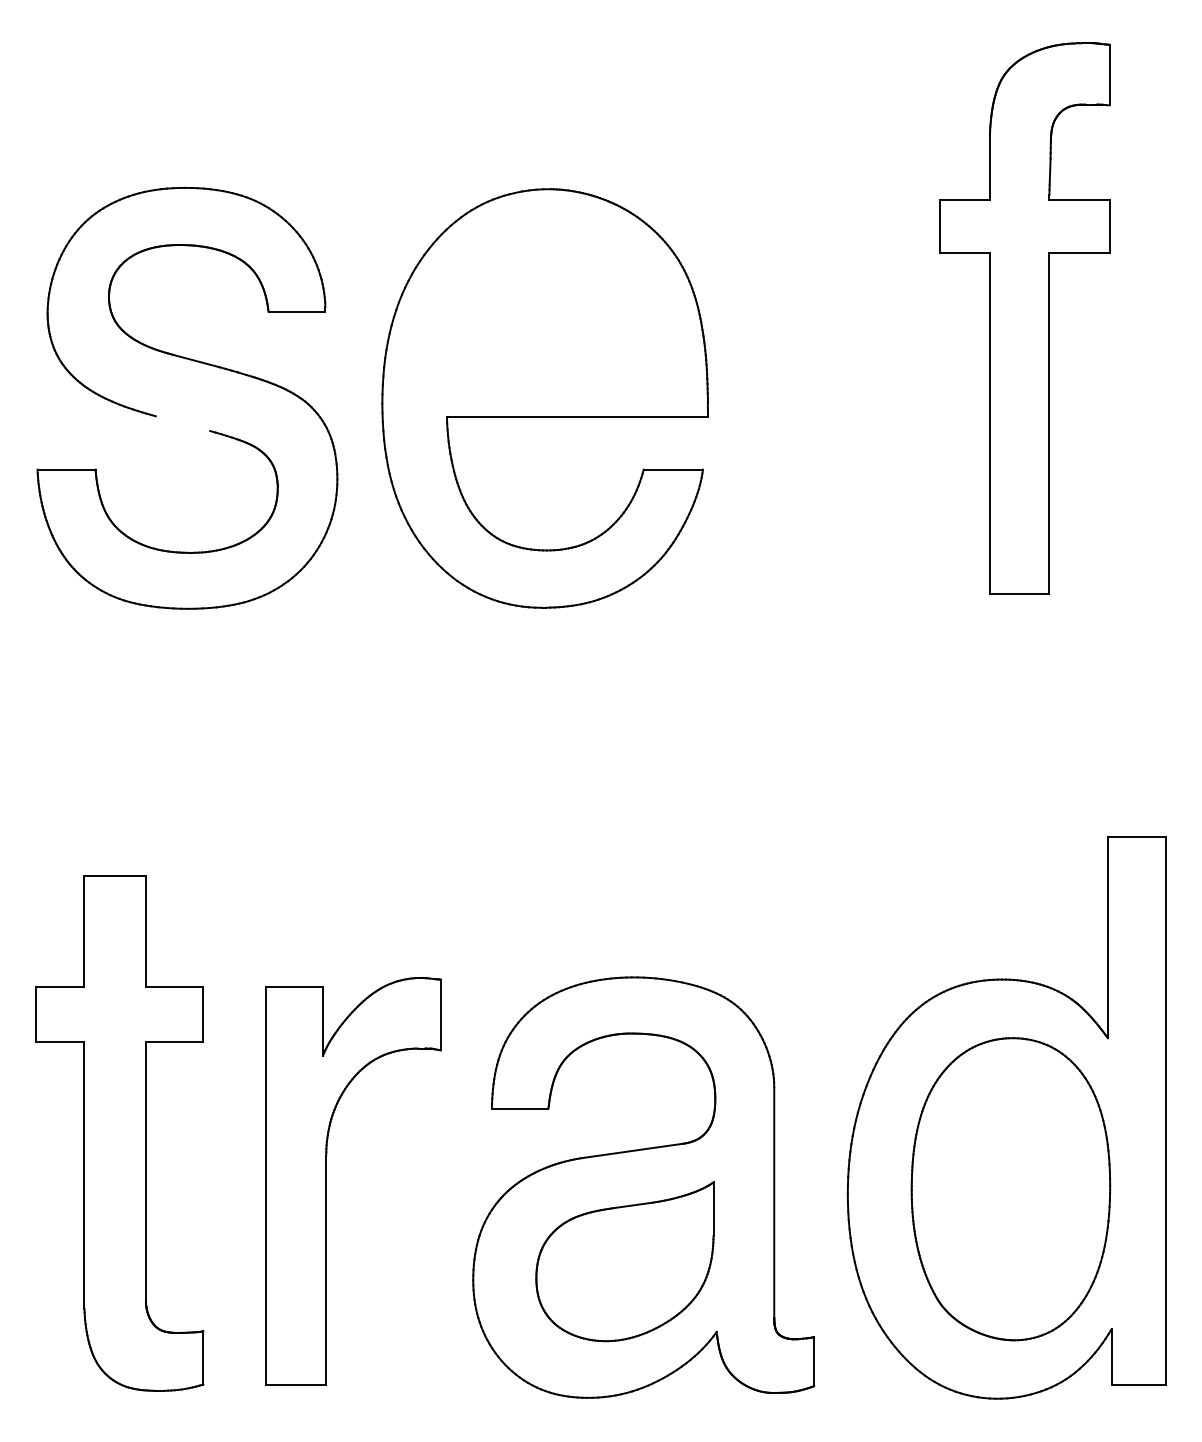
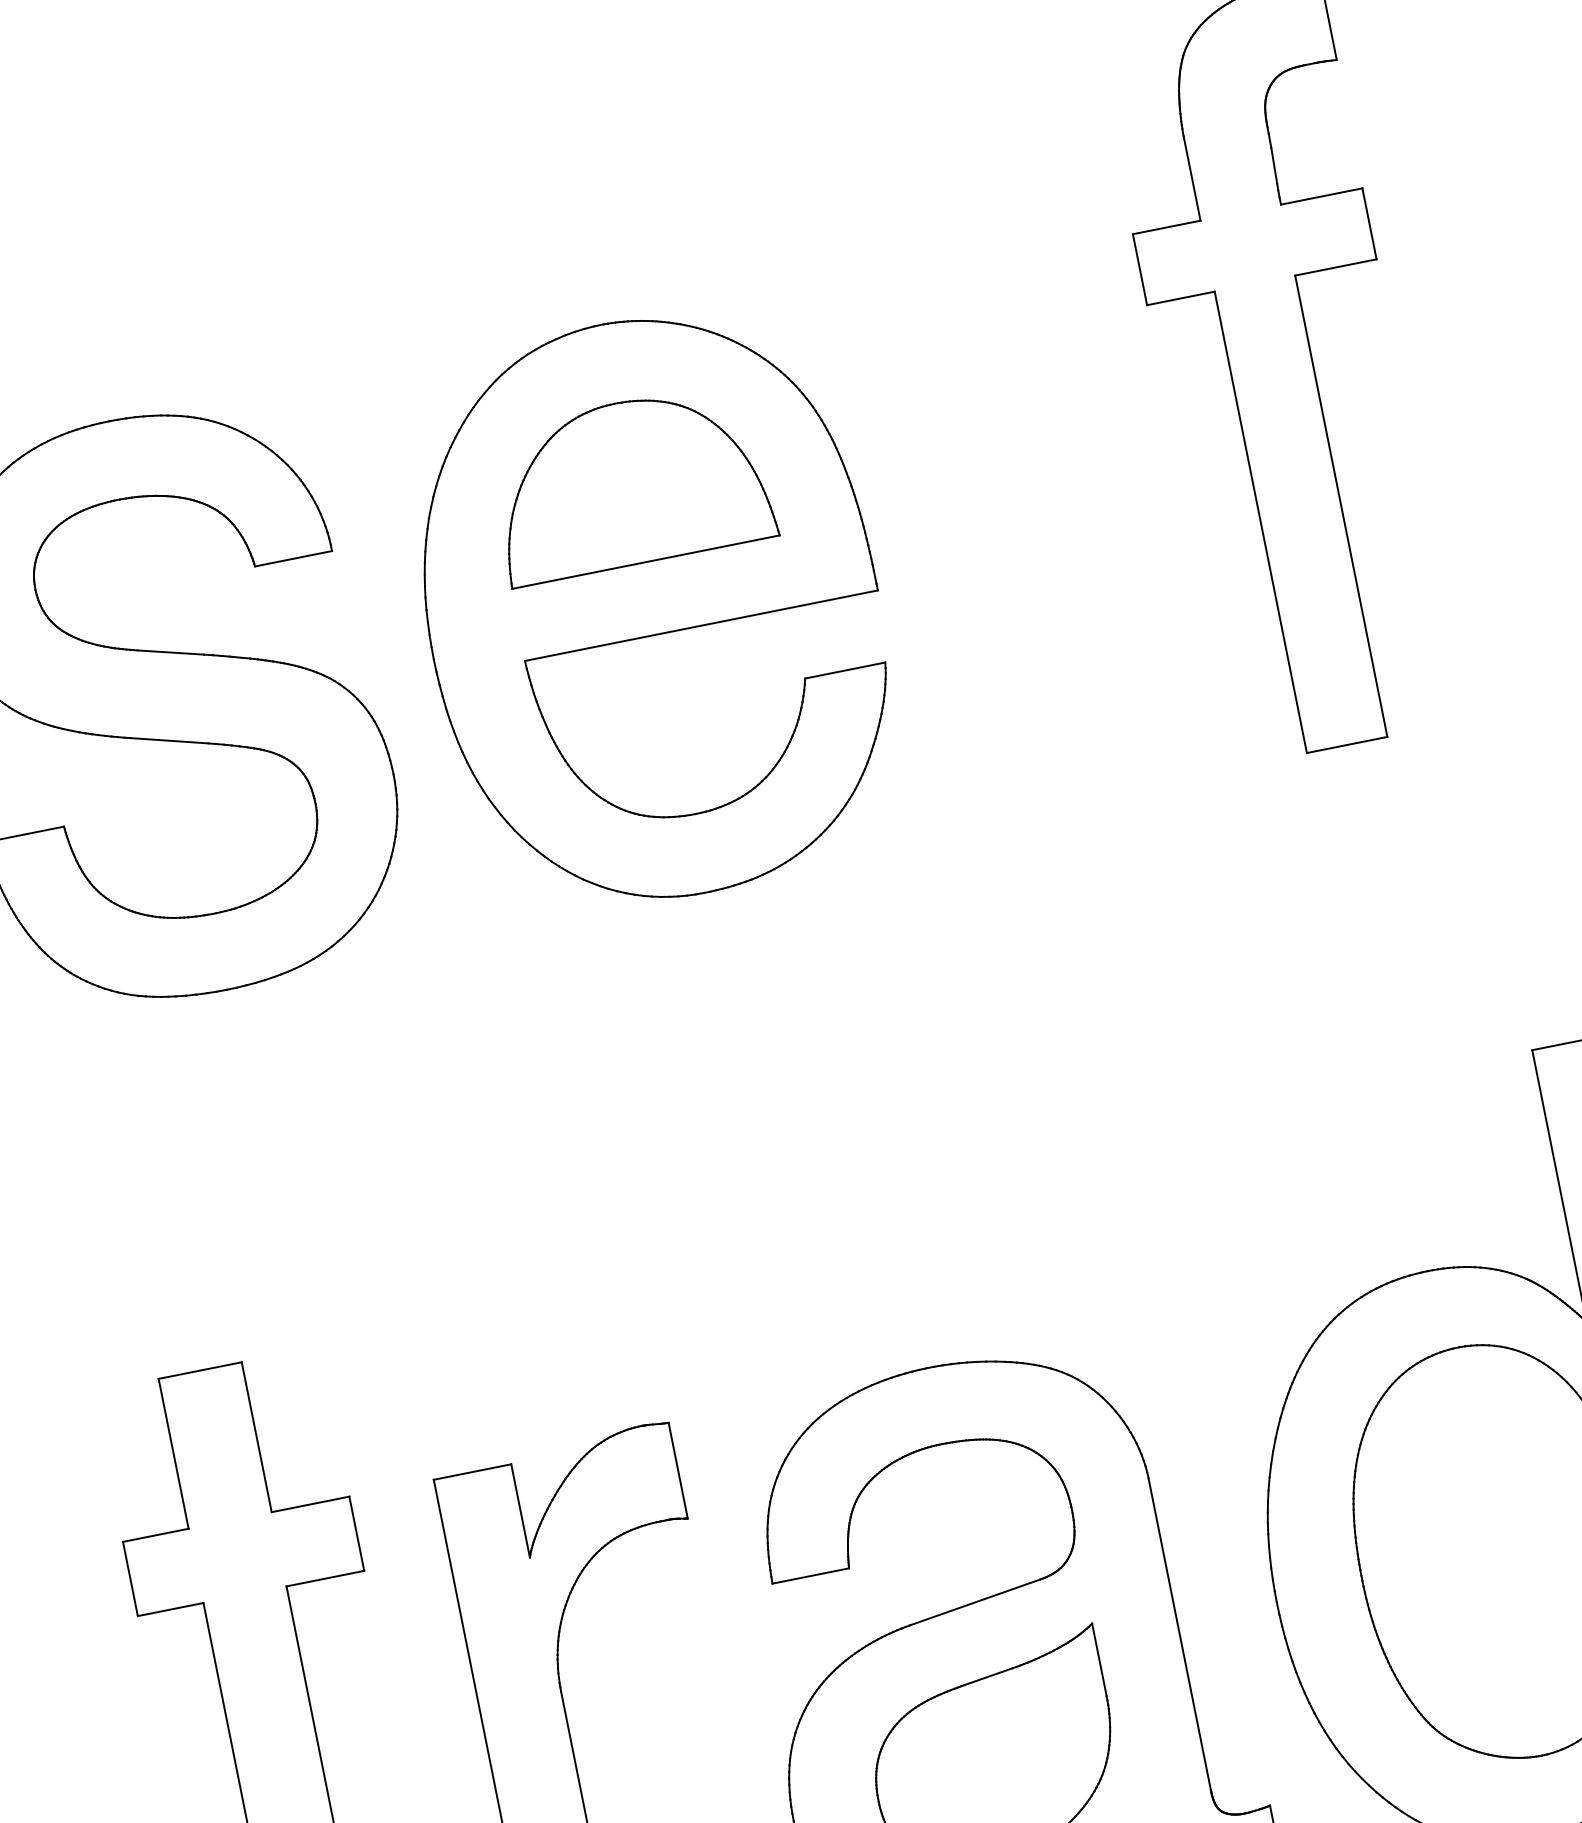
part: (546, 305) -> (629, 482), added
line: (182, 423) -> (169, 740), added

